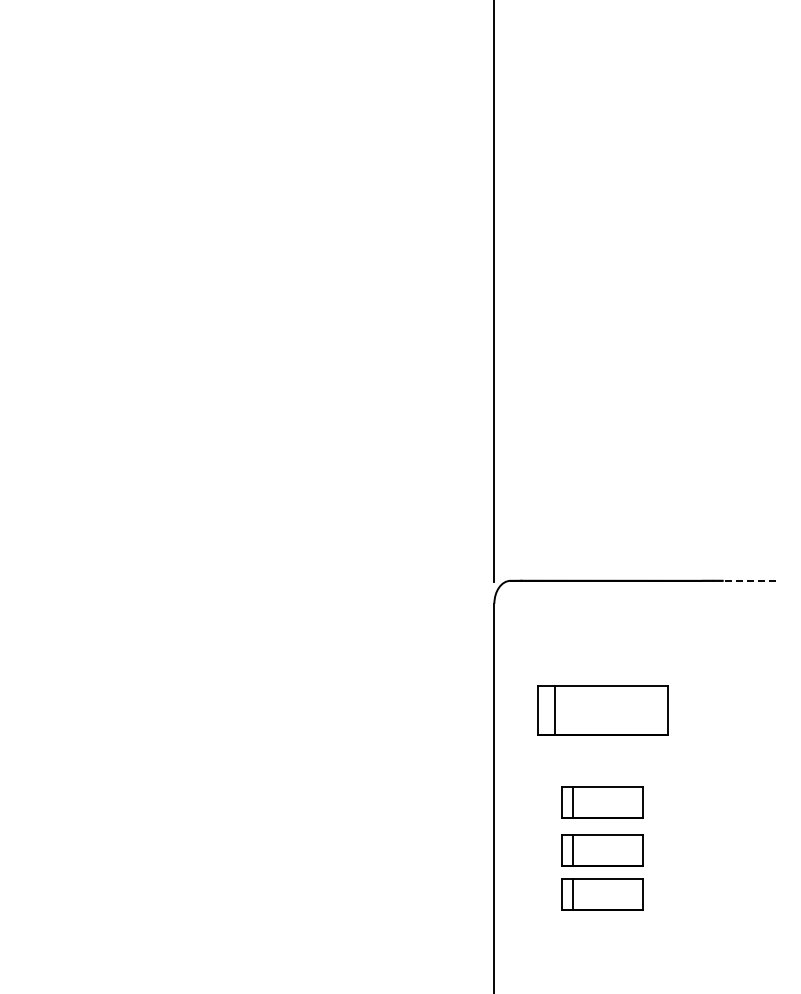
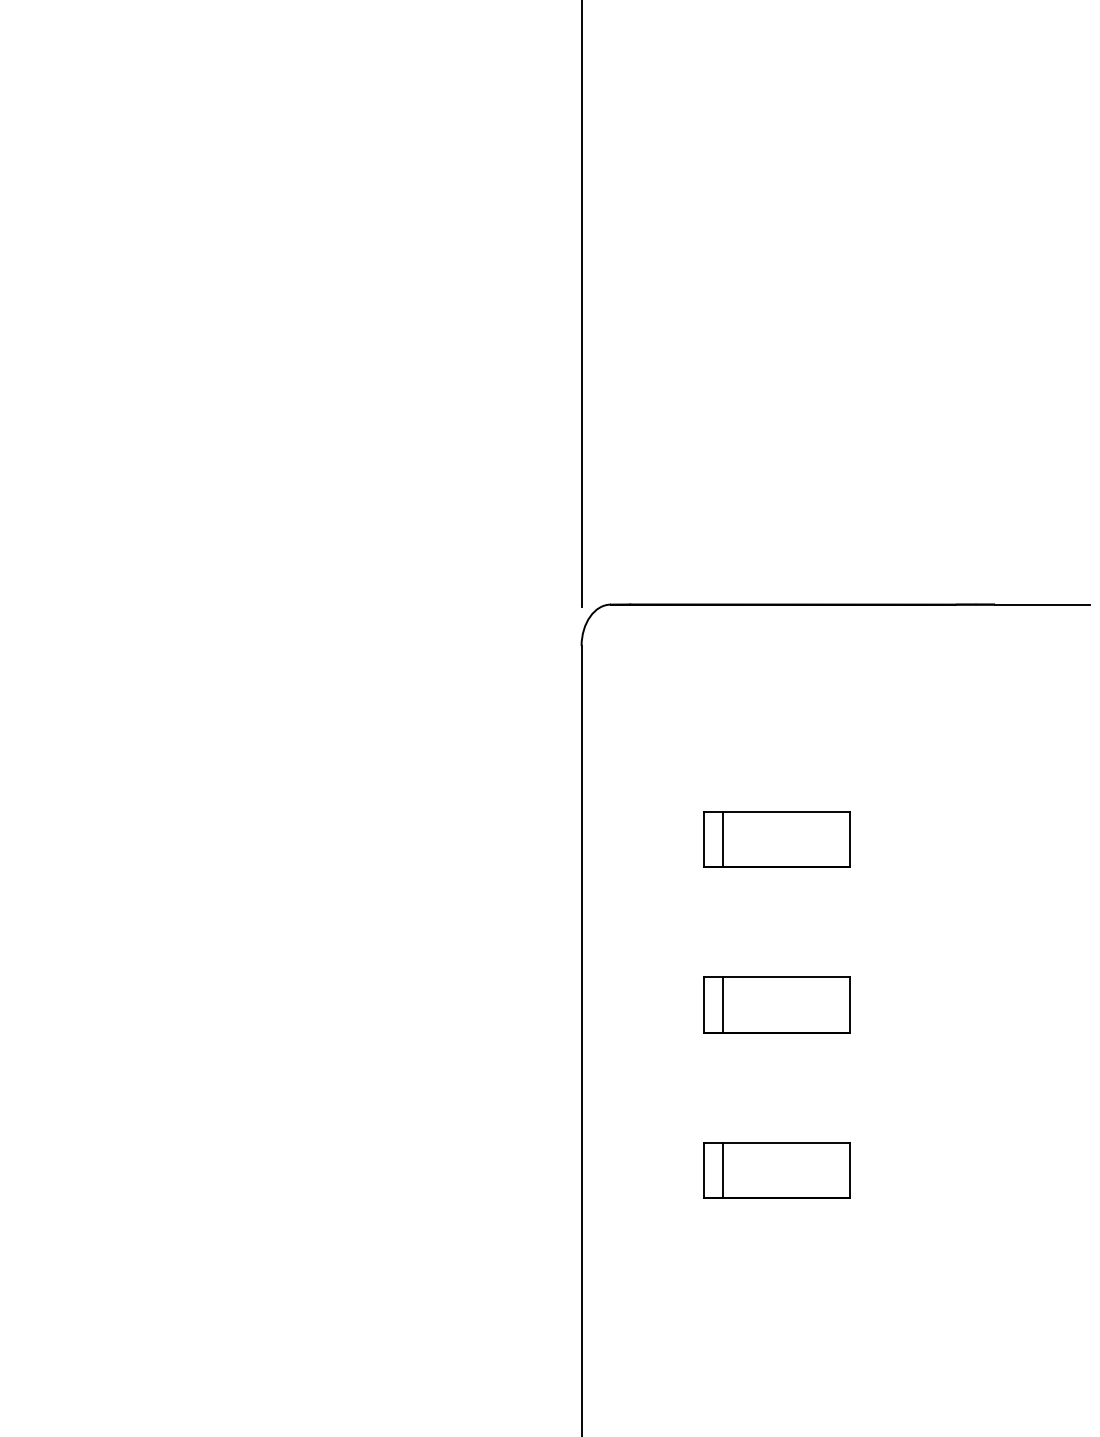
line: (749, 580) -> (1042, 603), dashed -> solid
part: (602, 710) -> (776, 838), size x0.62
part: (602, 850) -> (776, 1091), removed

